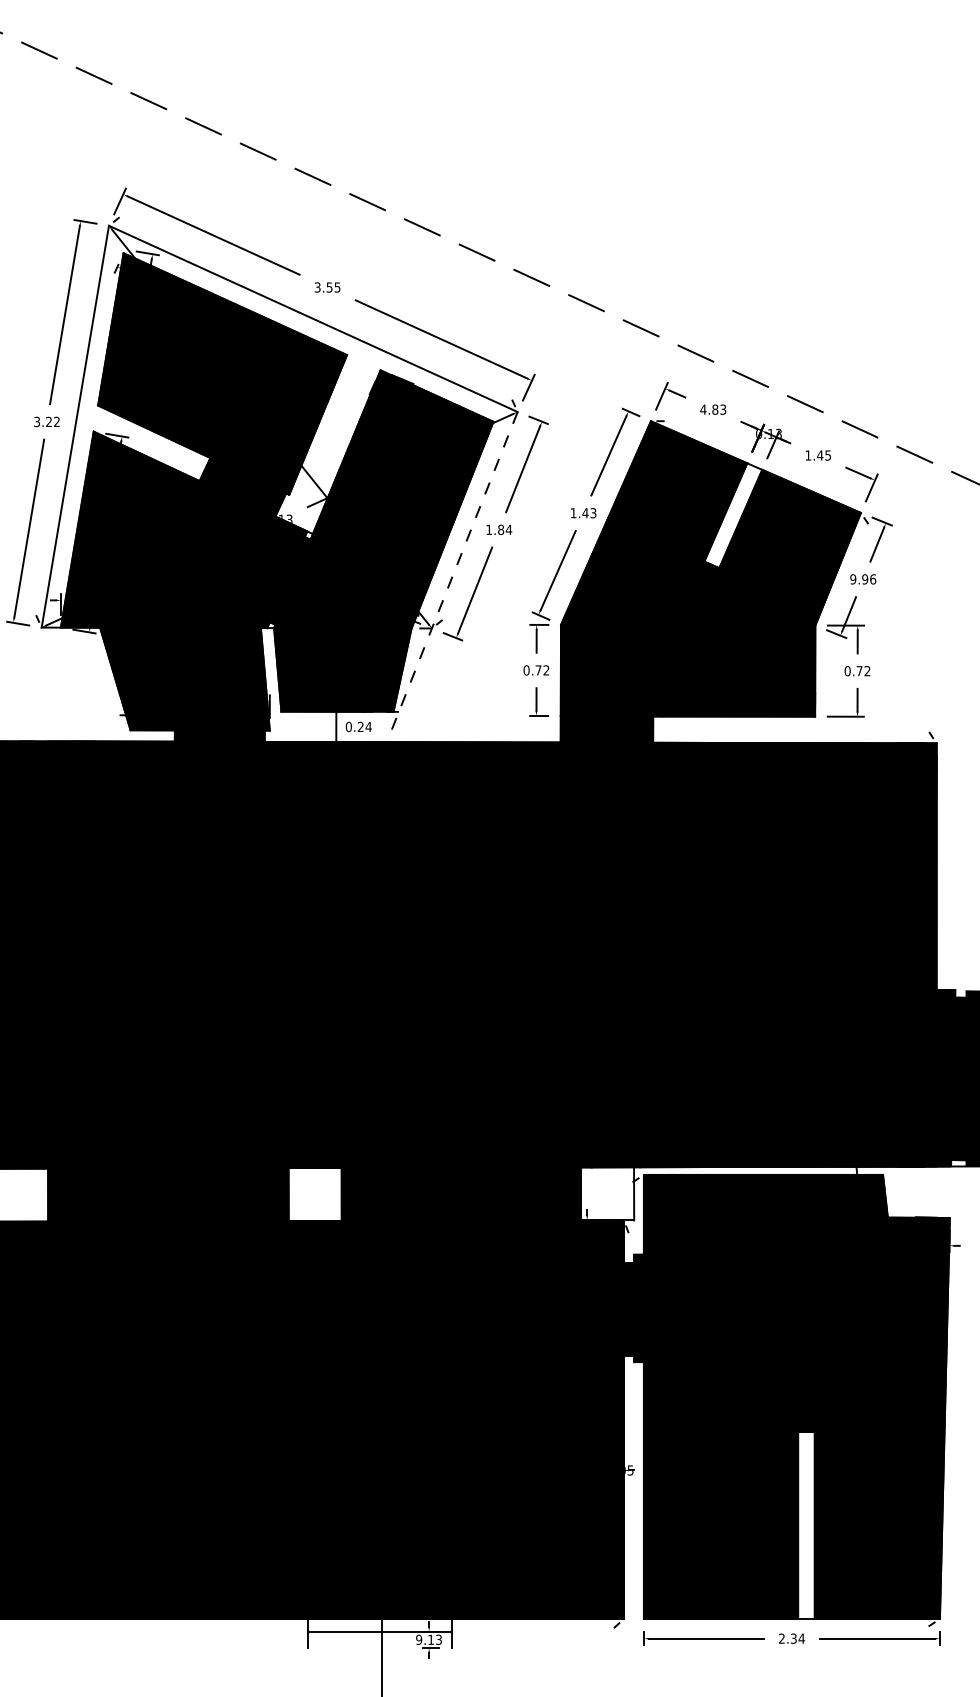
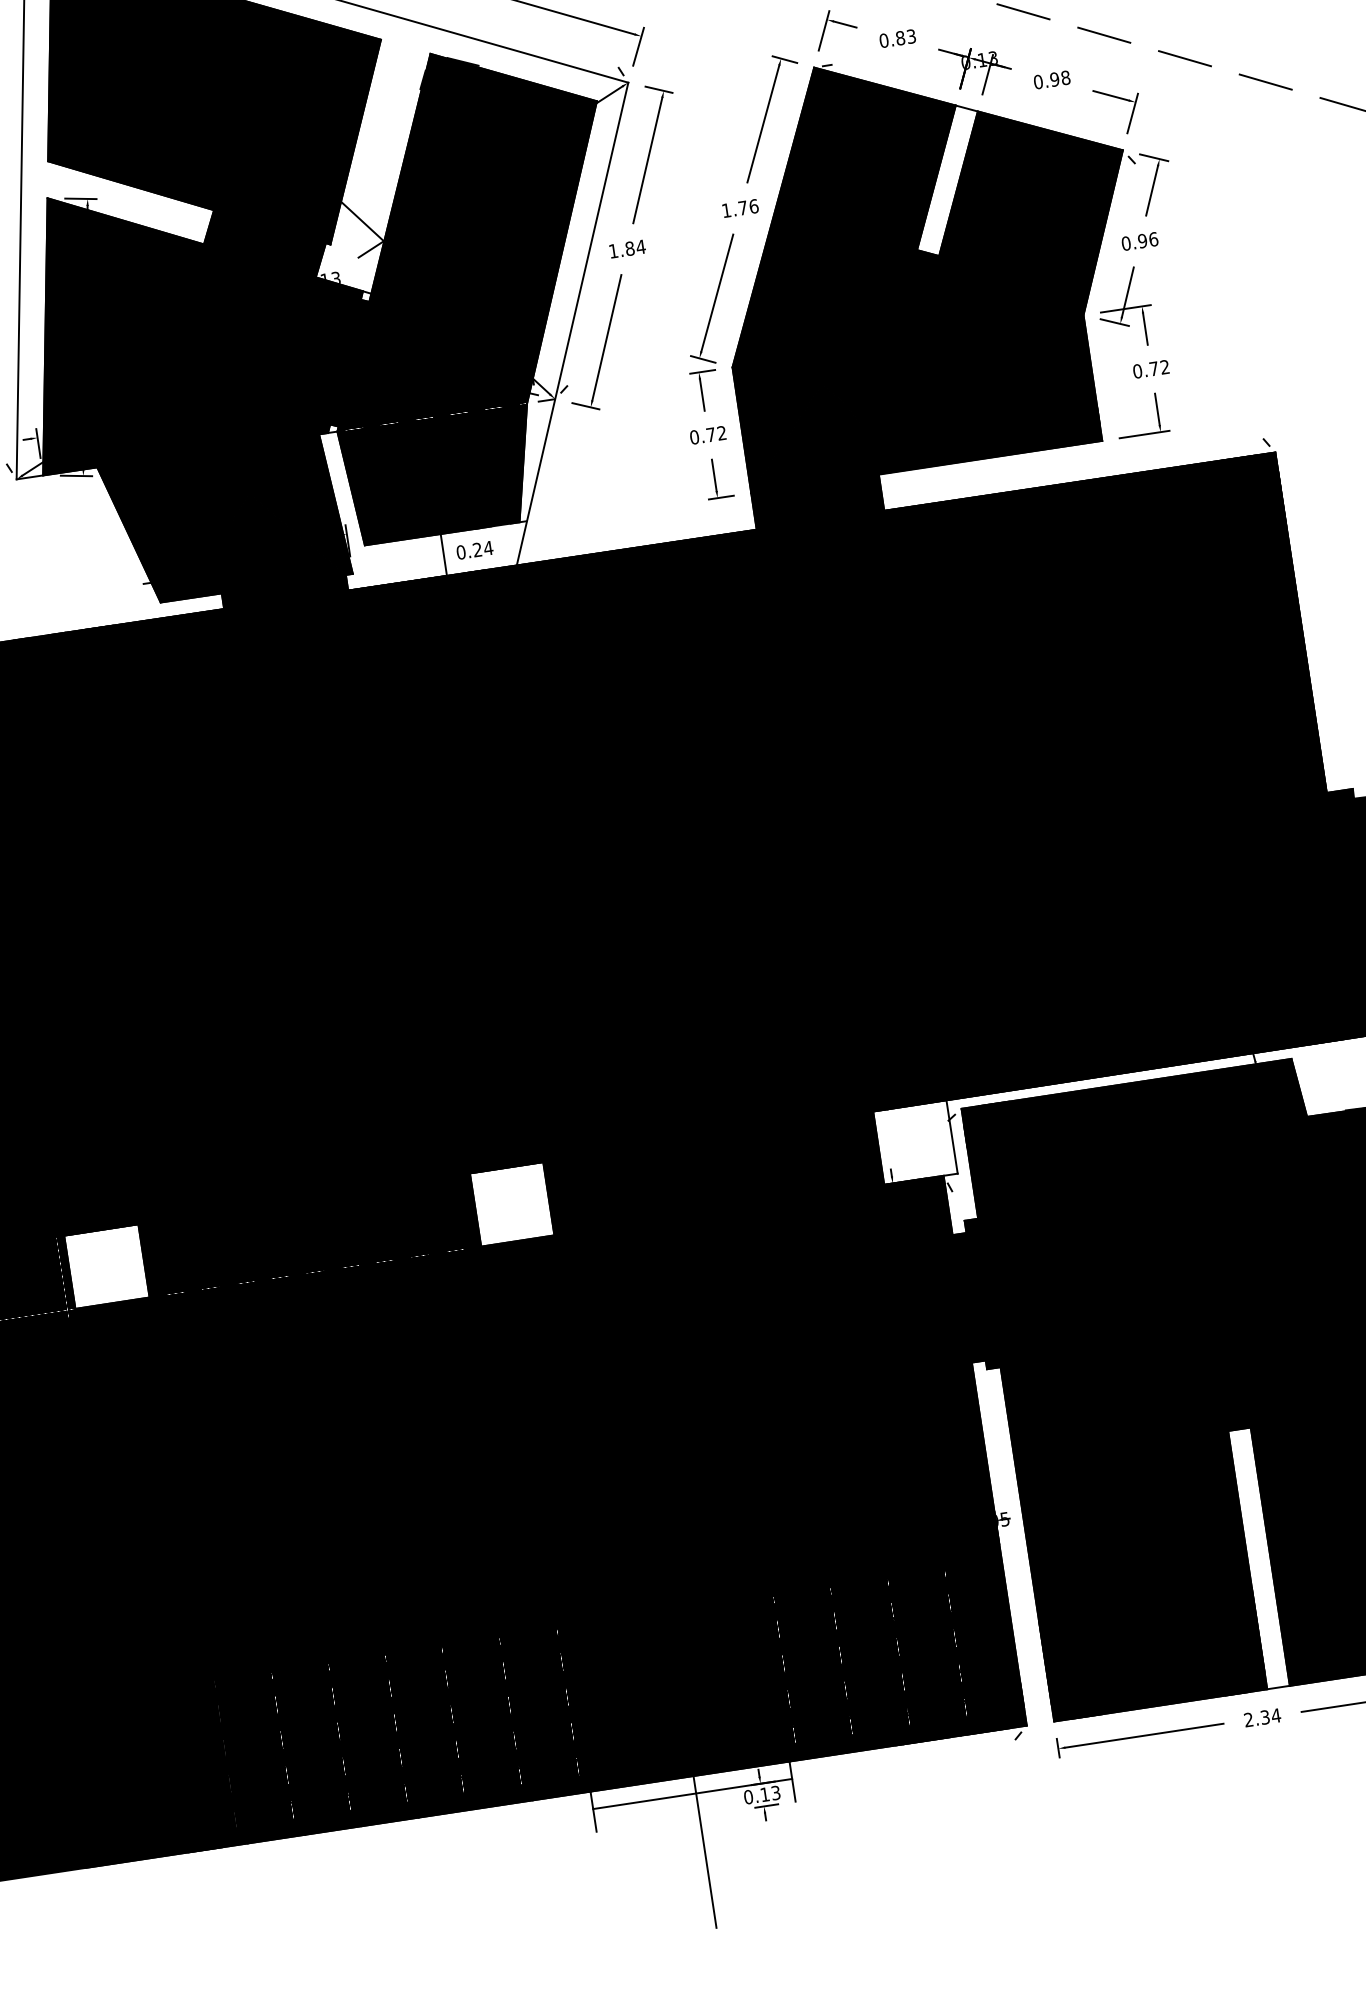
text: (703, 409) -> (884, 40), 4.83 -> 0.83
text: (818, 455) -> (1052, 79), 1.45 -> 0.98
text: (589, 513) -> (748, 207), 1.43 -> 1.76
line: (452, 577) -> (572, 324), dashed -> solid
text: (853, 579) -> (1126, 243), 9.96 -> 0.96
text: (419, 1639) -> (748, 1796), 9.13 -> 0.13

